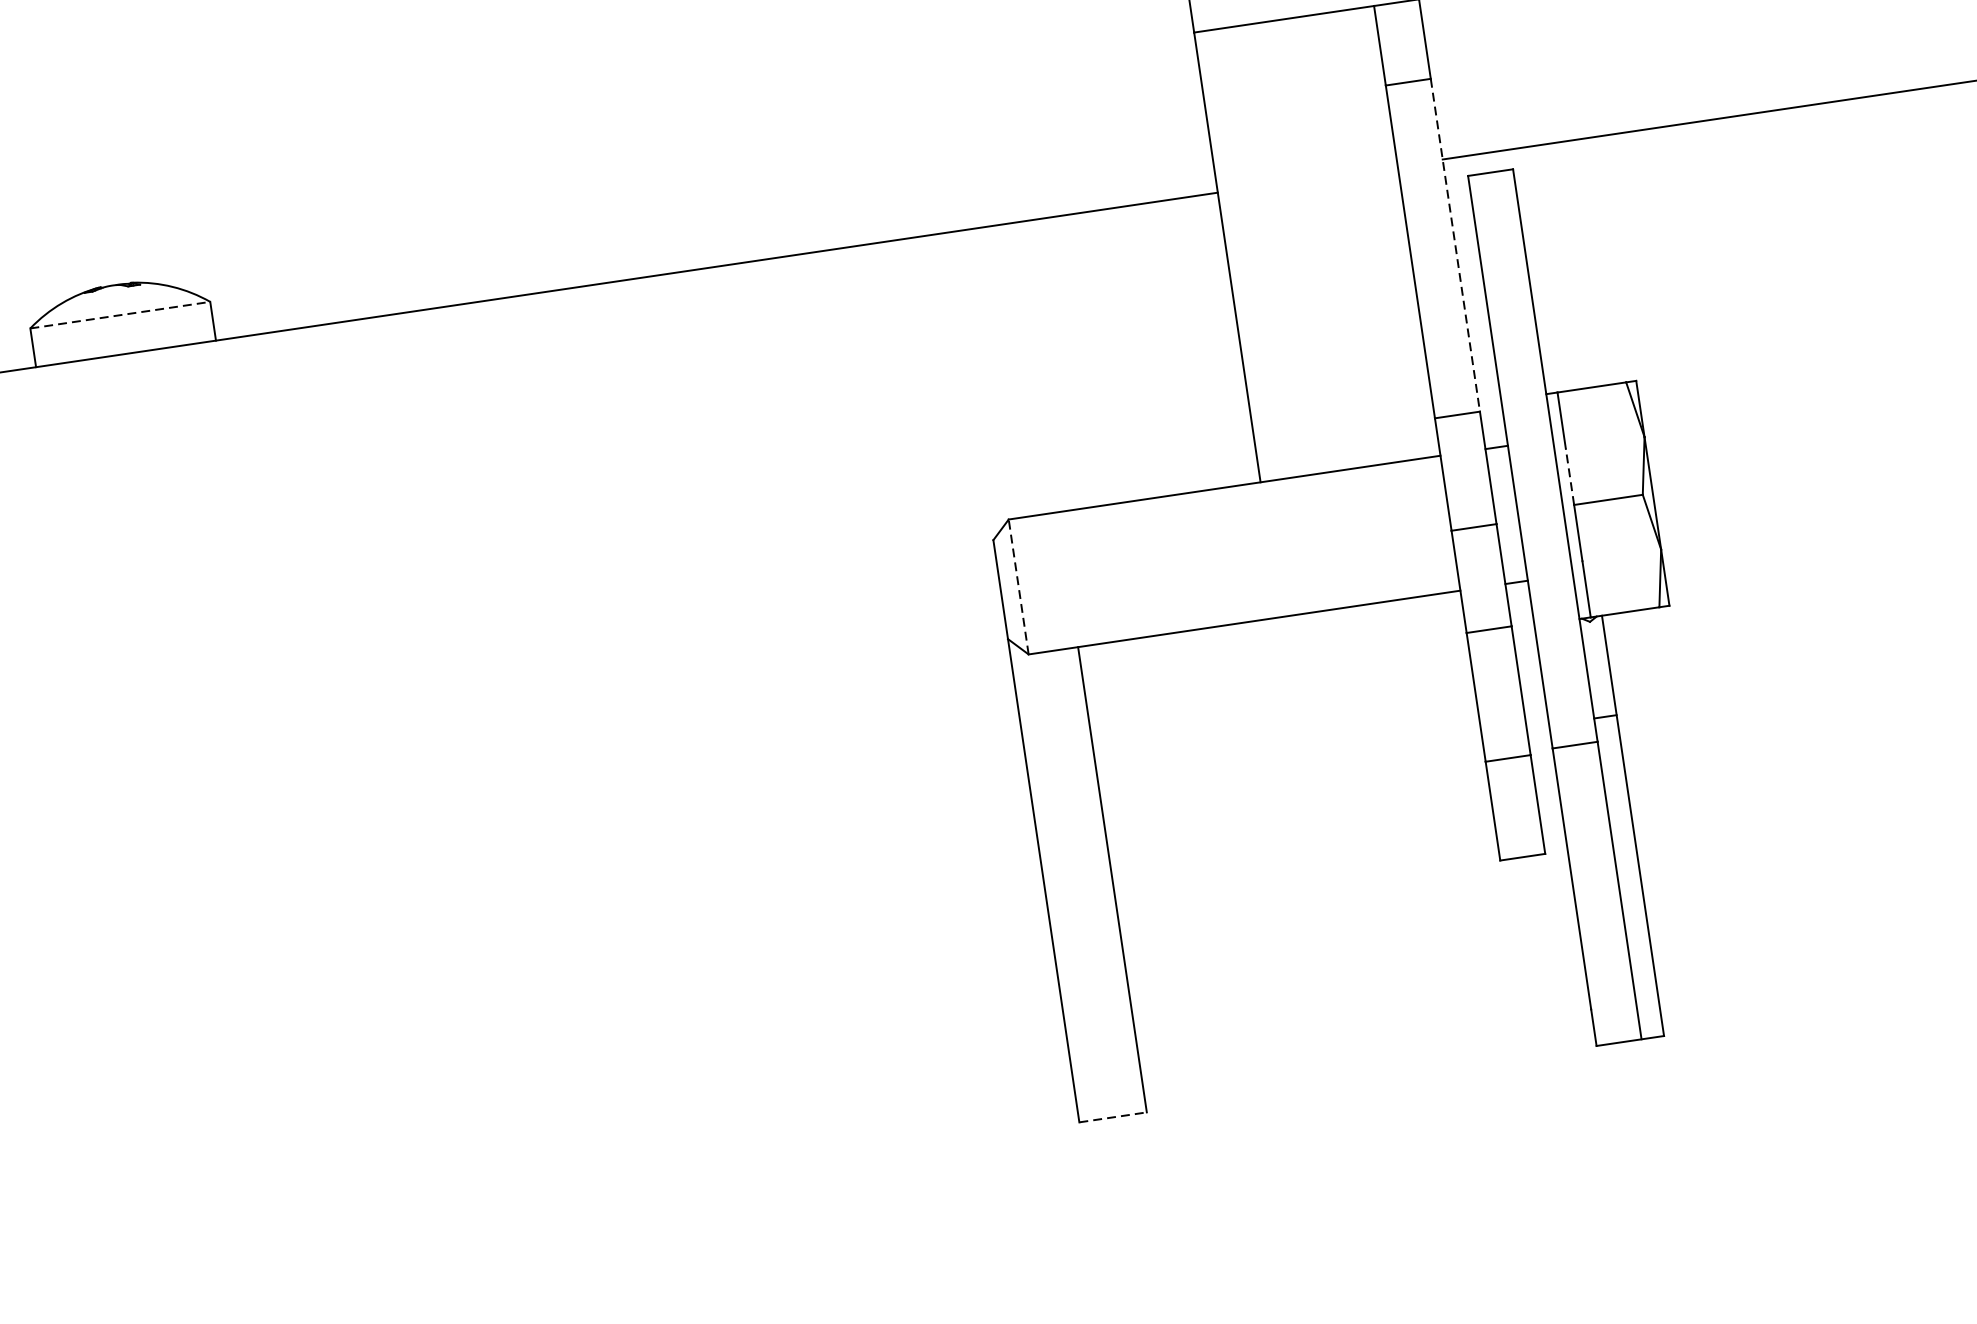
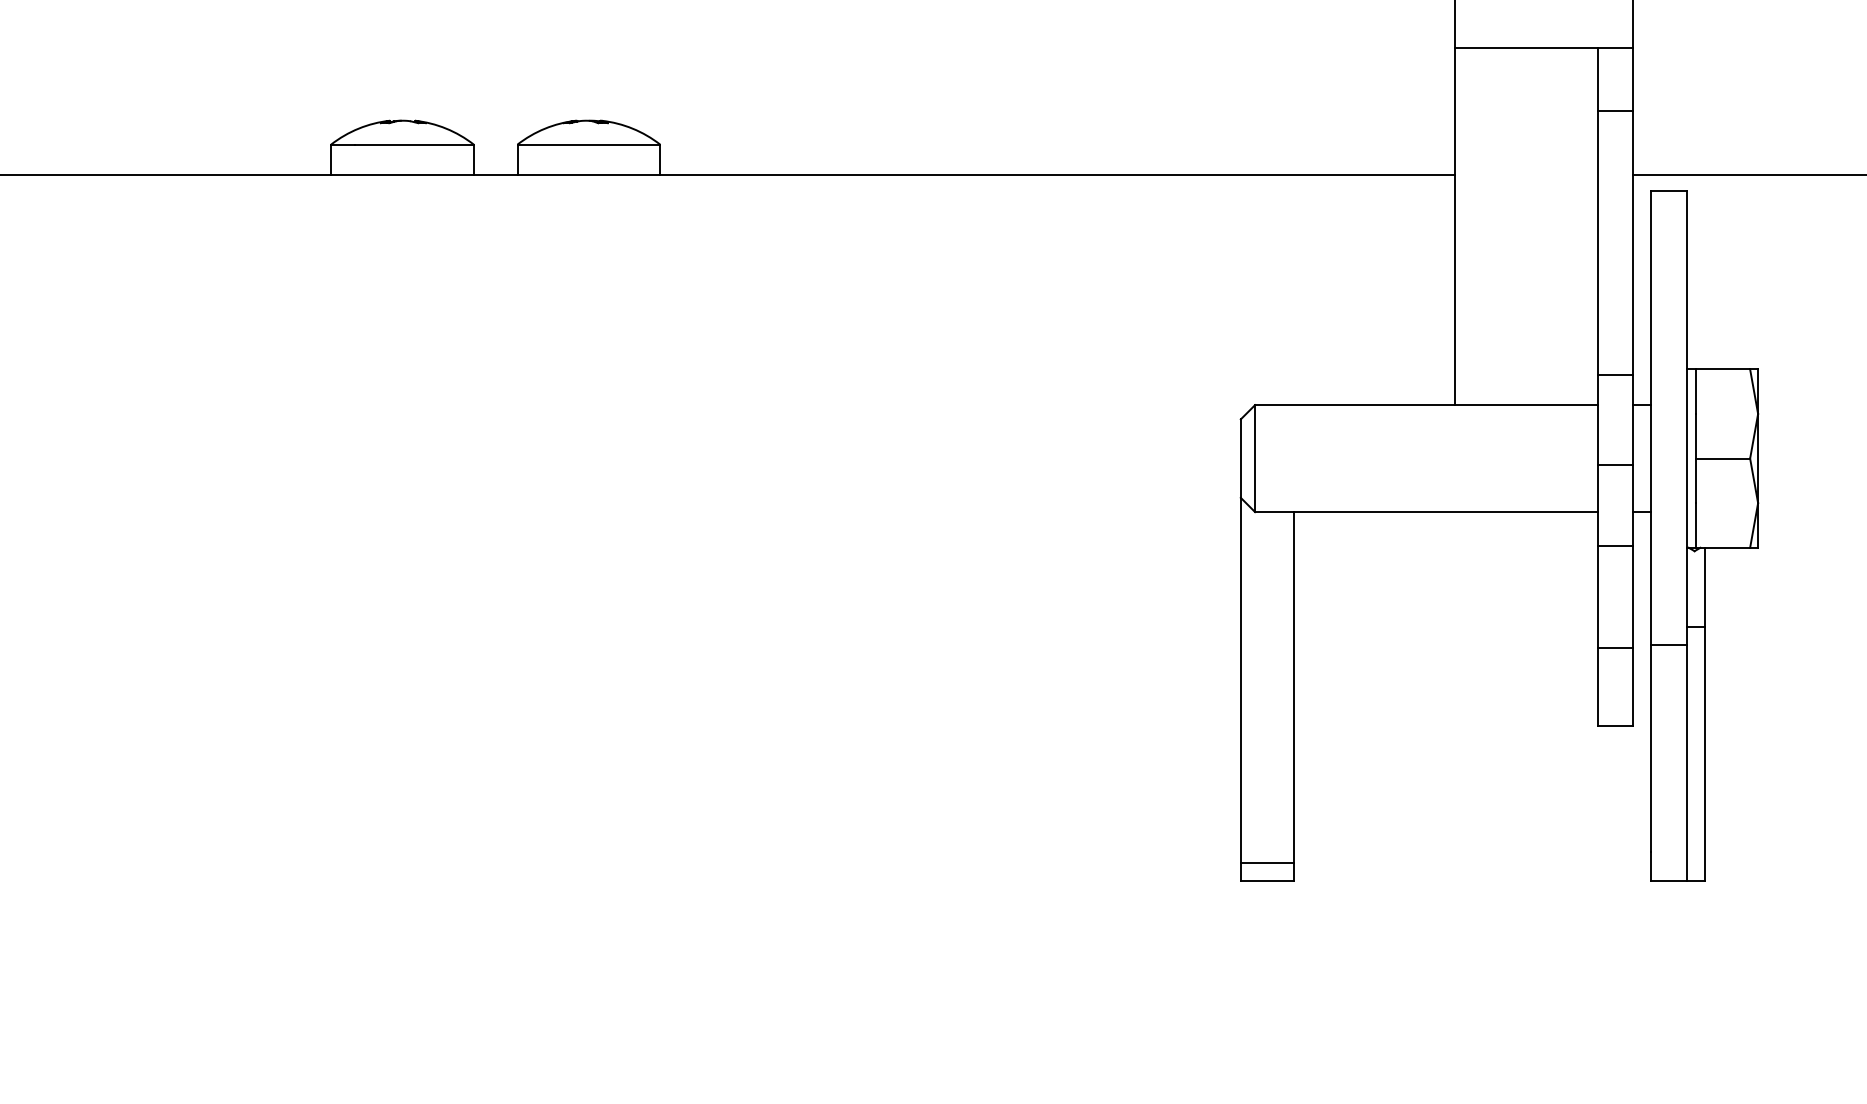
line: (1455, 245) -> (1633, 243), dashed -> solid
line: (121, 314) -> (589, 144), dashed -> solid
line: (1569, 475) -> (1695, 435), dashed -> solid
line: (1019, 586) -> (1255, 458), dashed -> solid
line: (1109, 1093) -> (1267, 862), added
line: (1113, 1117) -> (1267, 881), dashed -> solid

